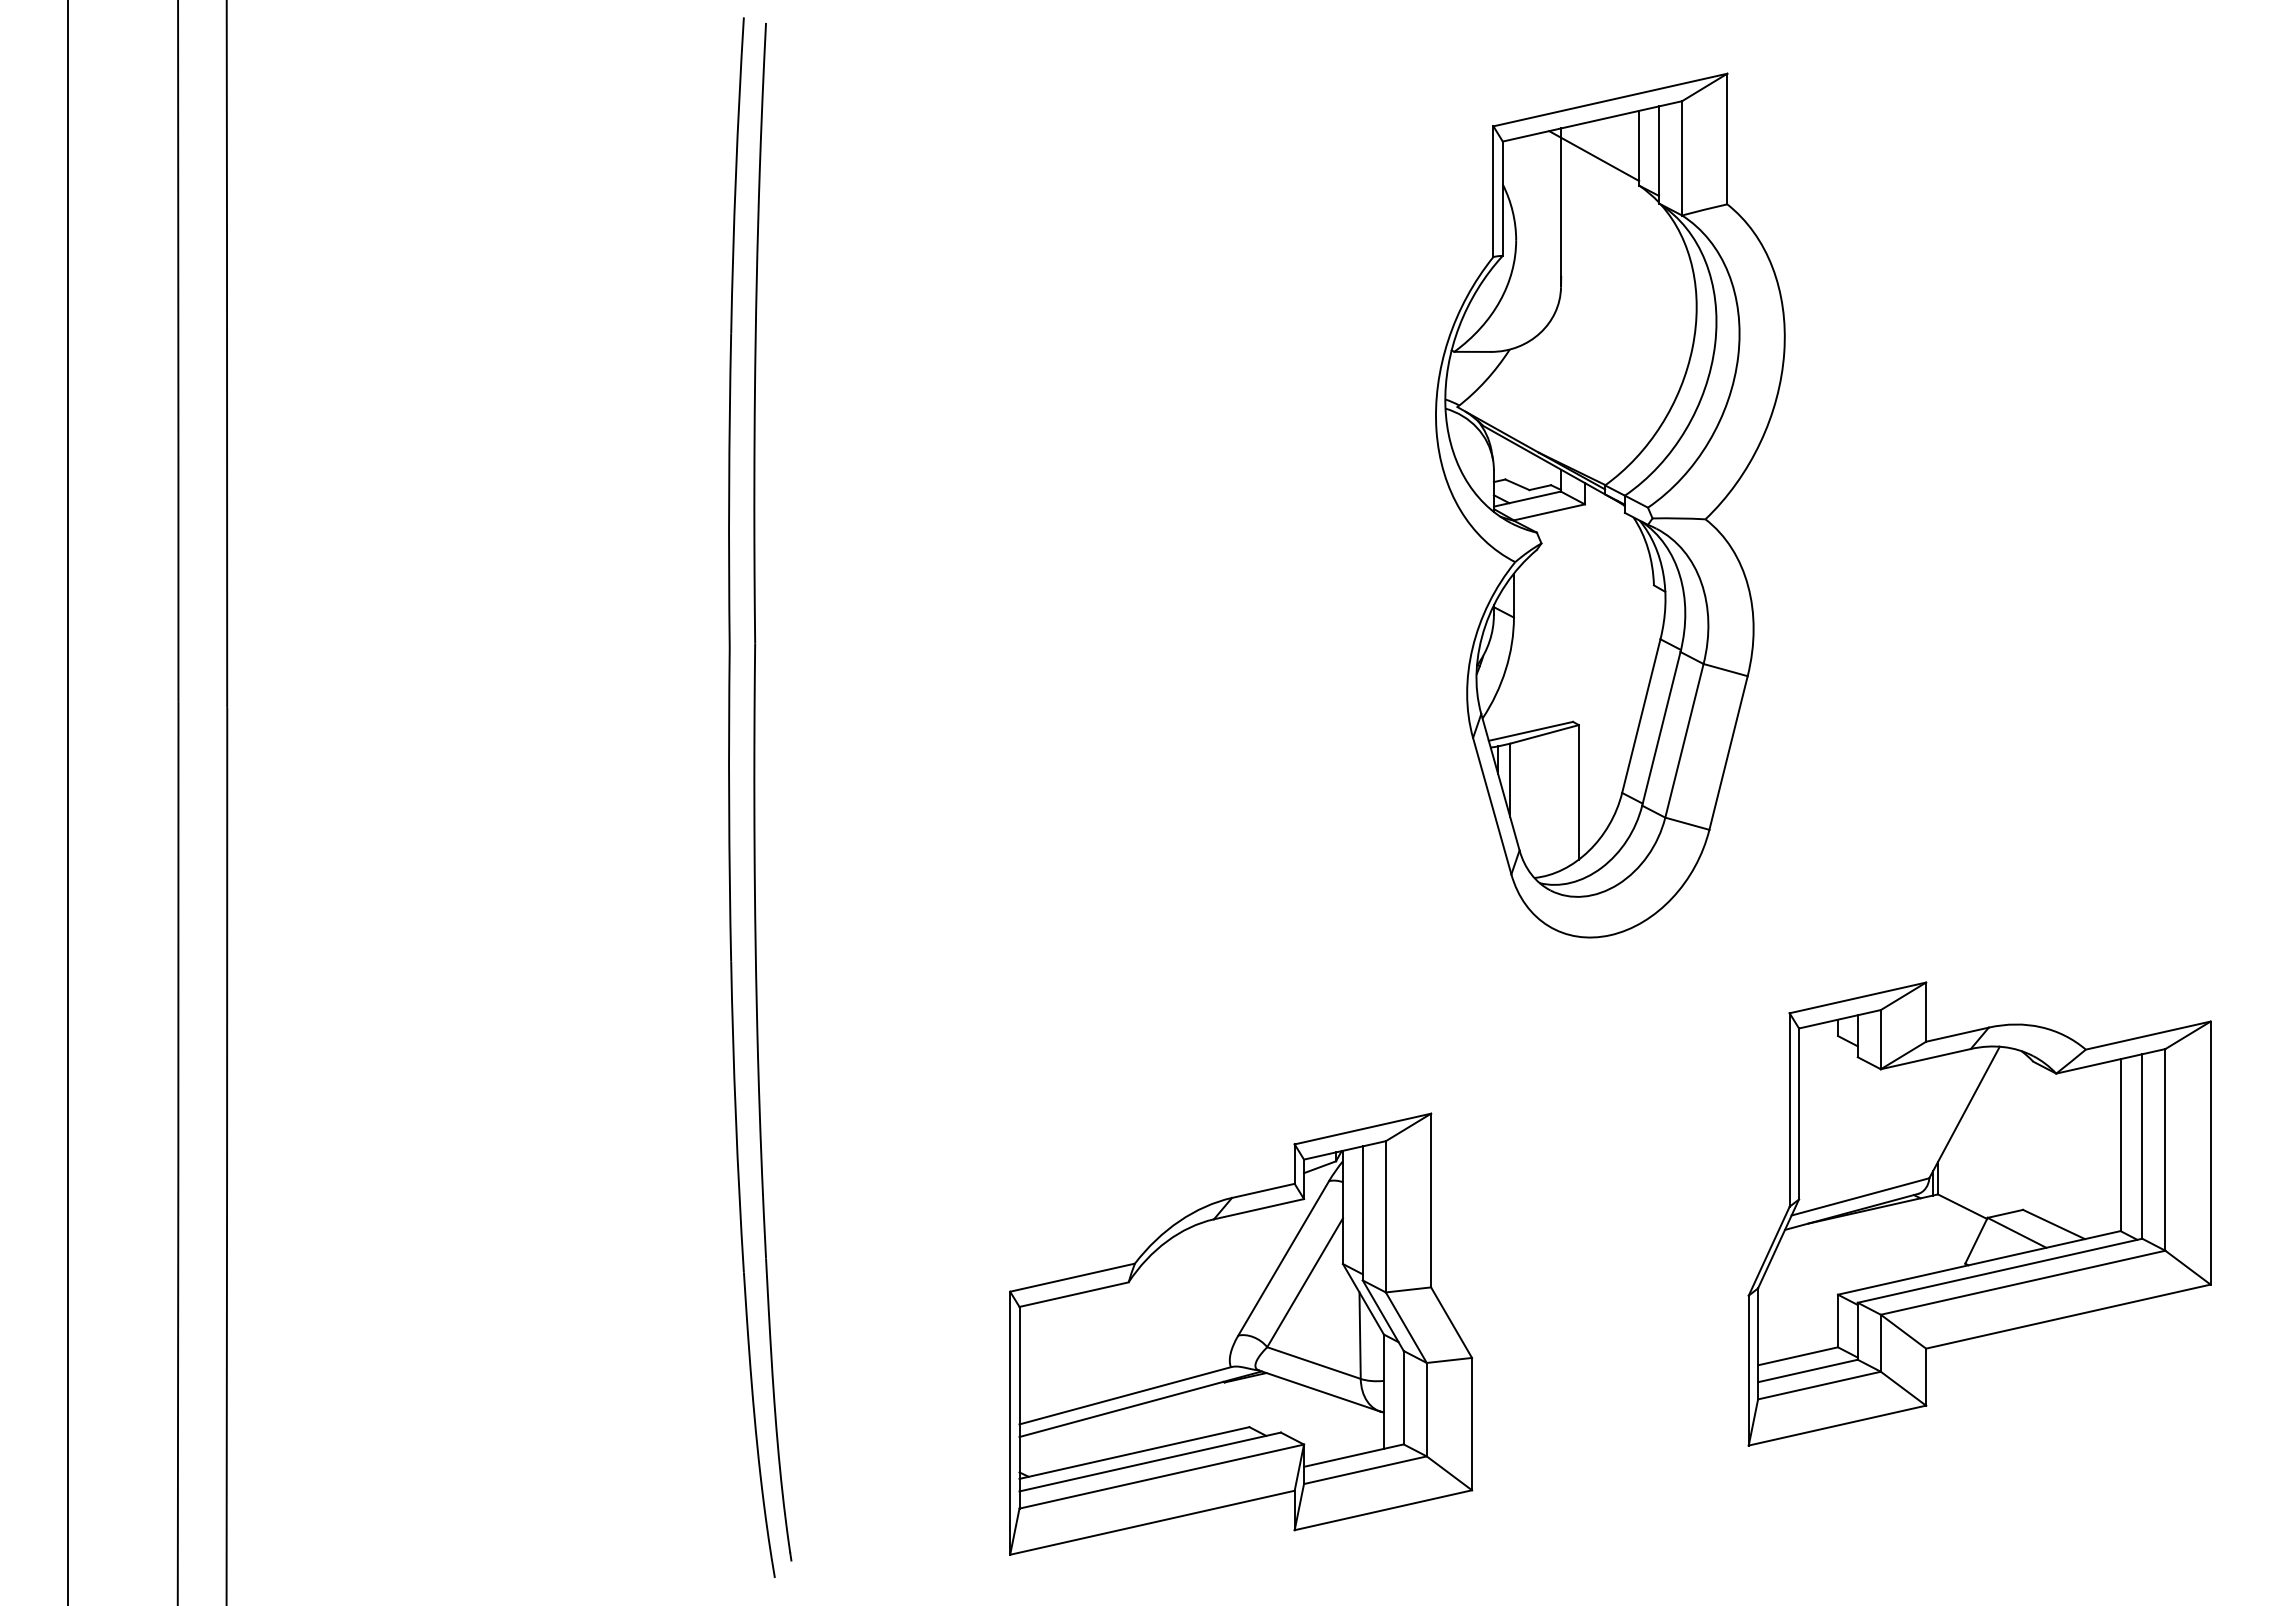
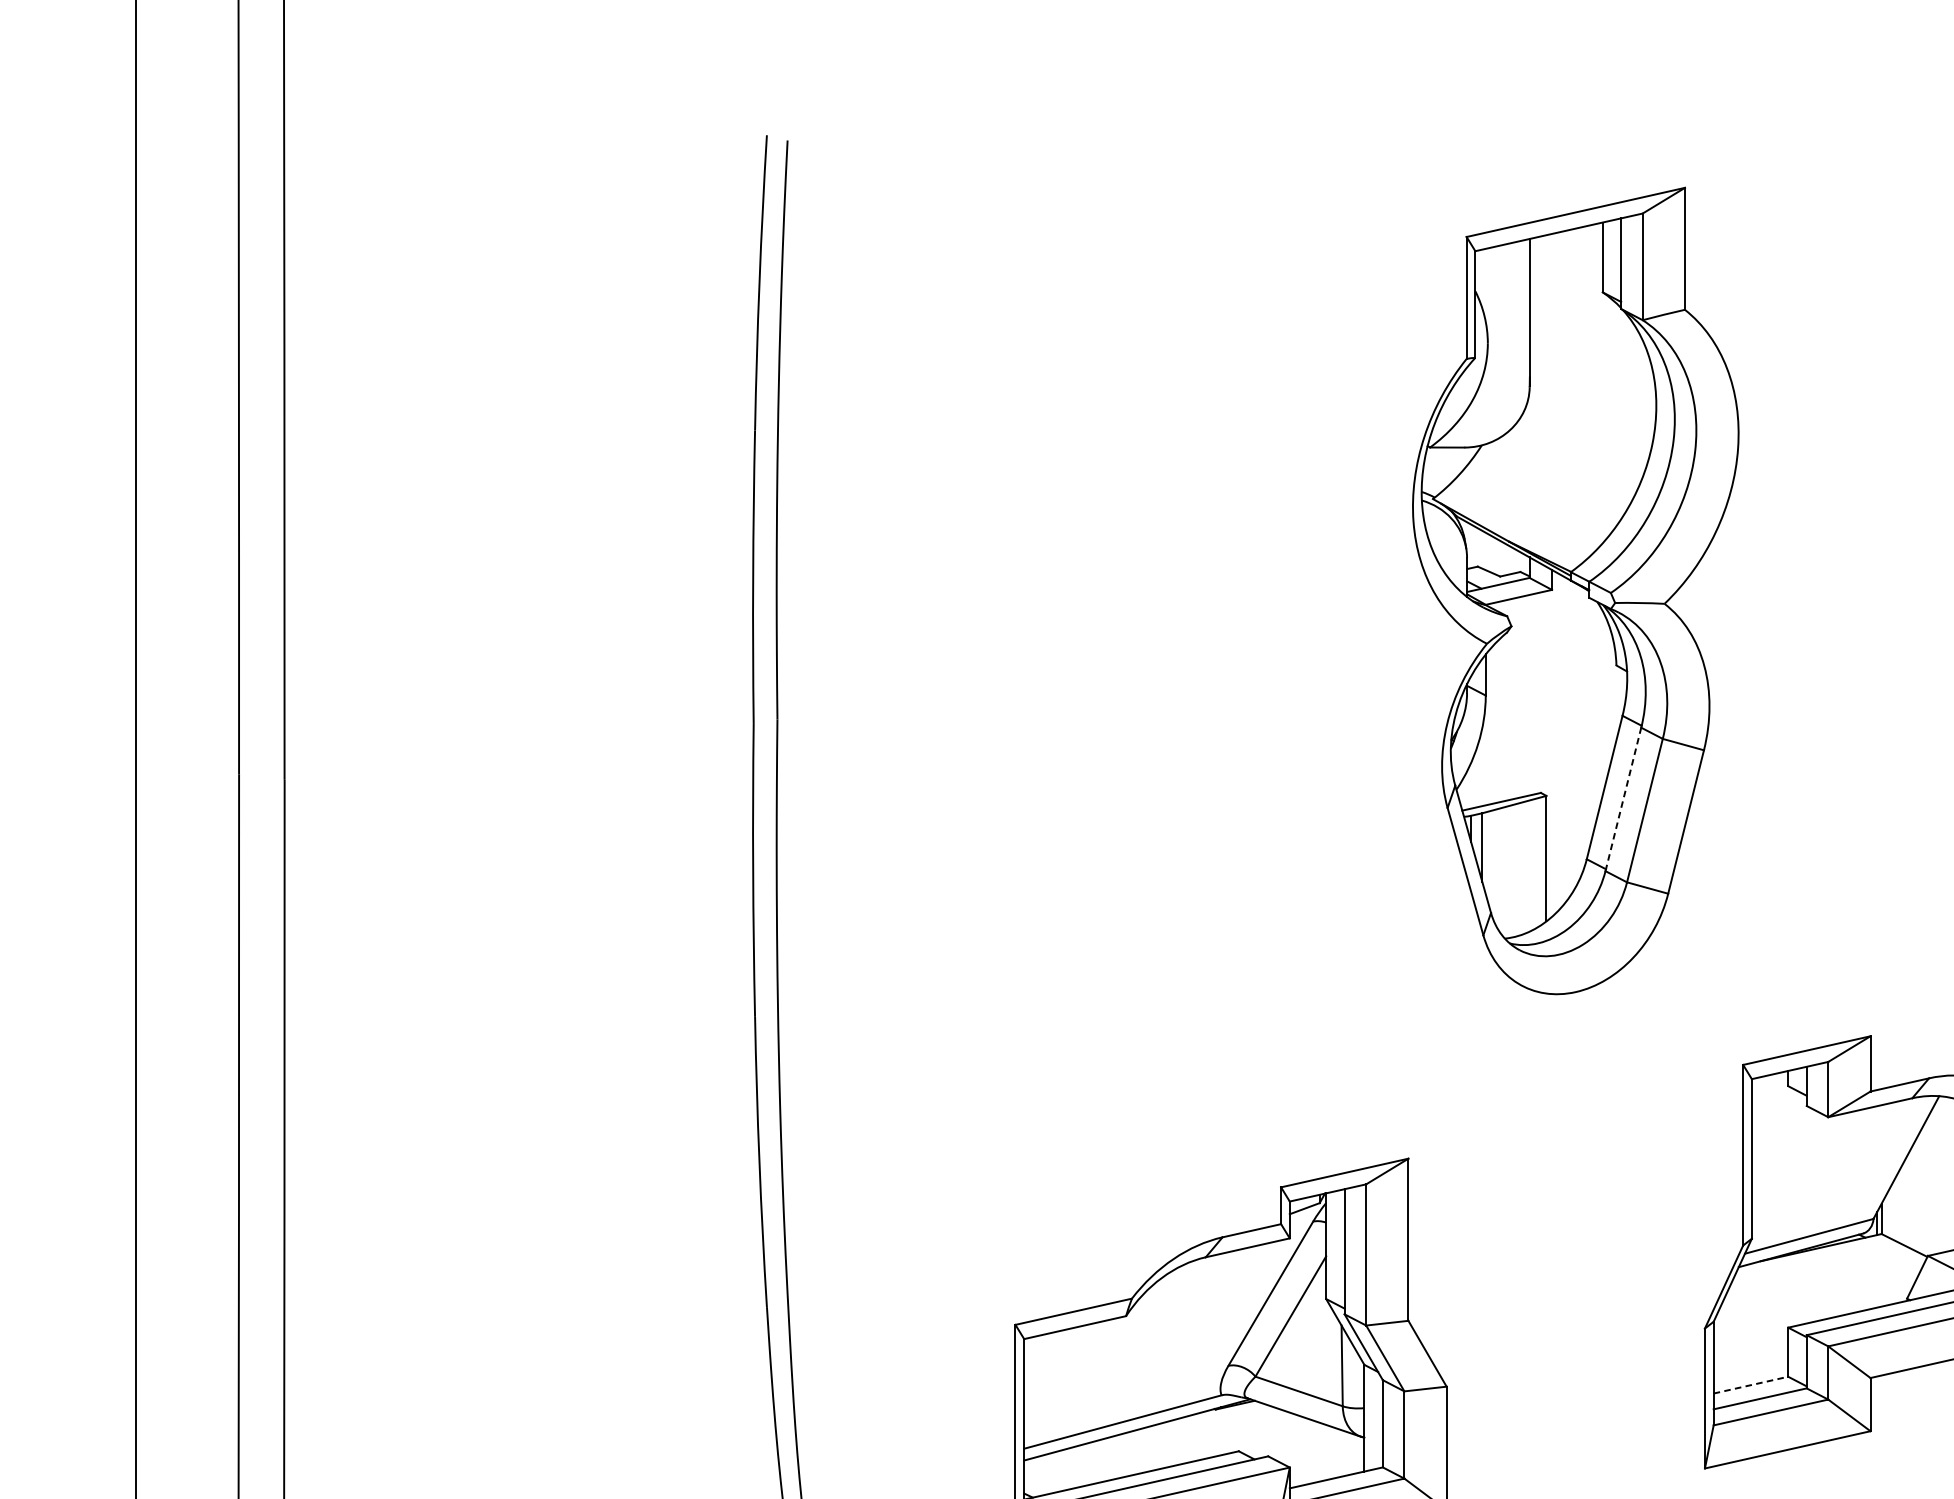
line: (1594, 156) -> (1560, 265), removed
line: (1661, 728) -> (1623, 799), solid -> dashed
line: (1798, 1356) -> (1751, 1385), solid -> dashed

